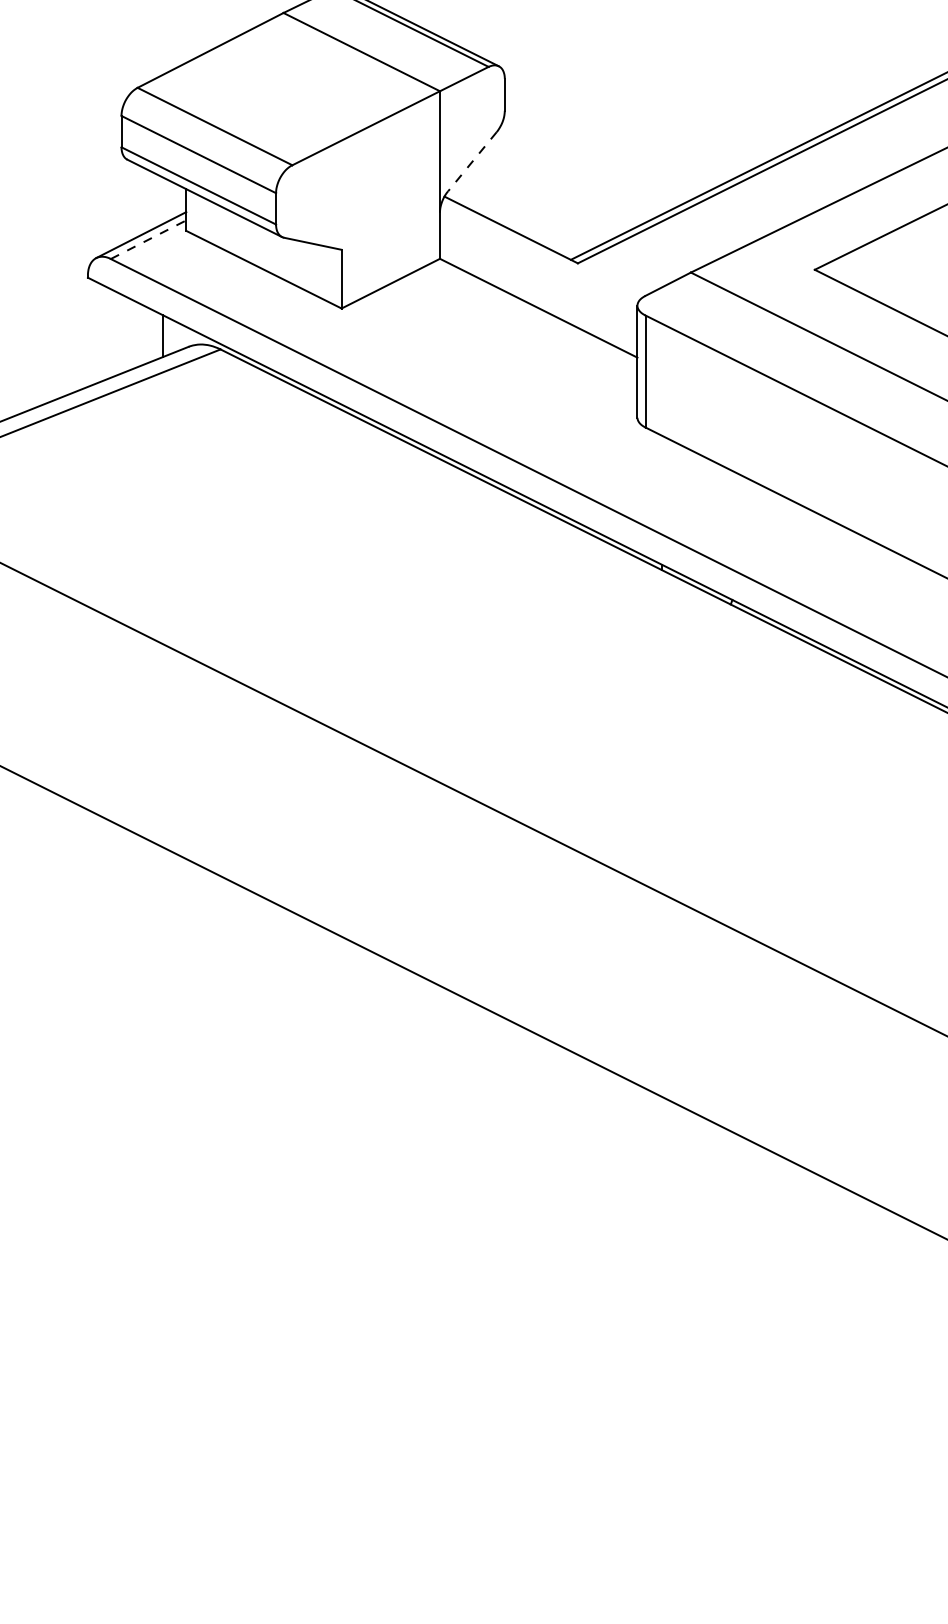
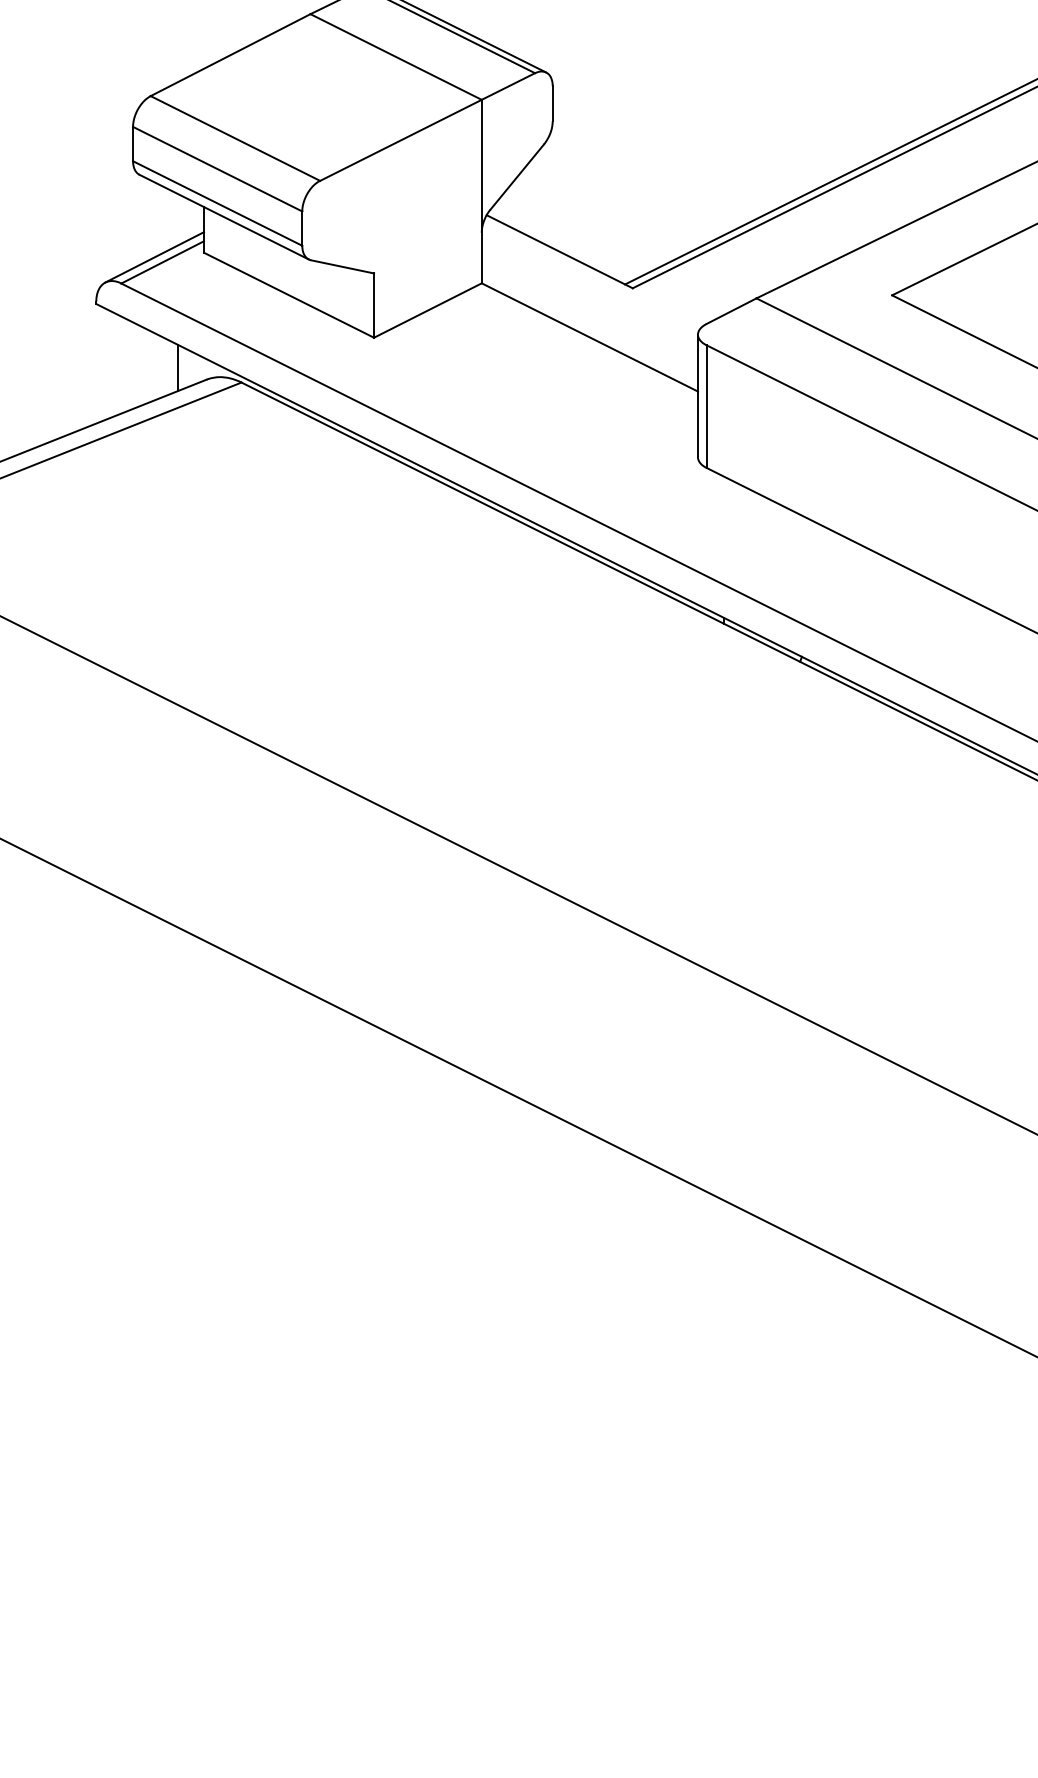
line: (472, 162) -> (517, 177), dashed -> solid
line: (149, 239) -> (163, 262), dashed -> solid

